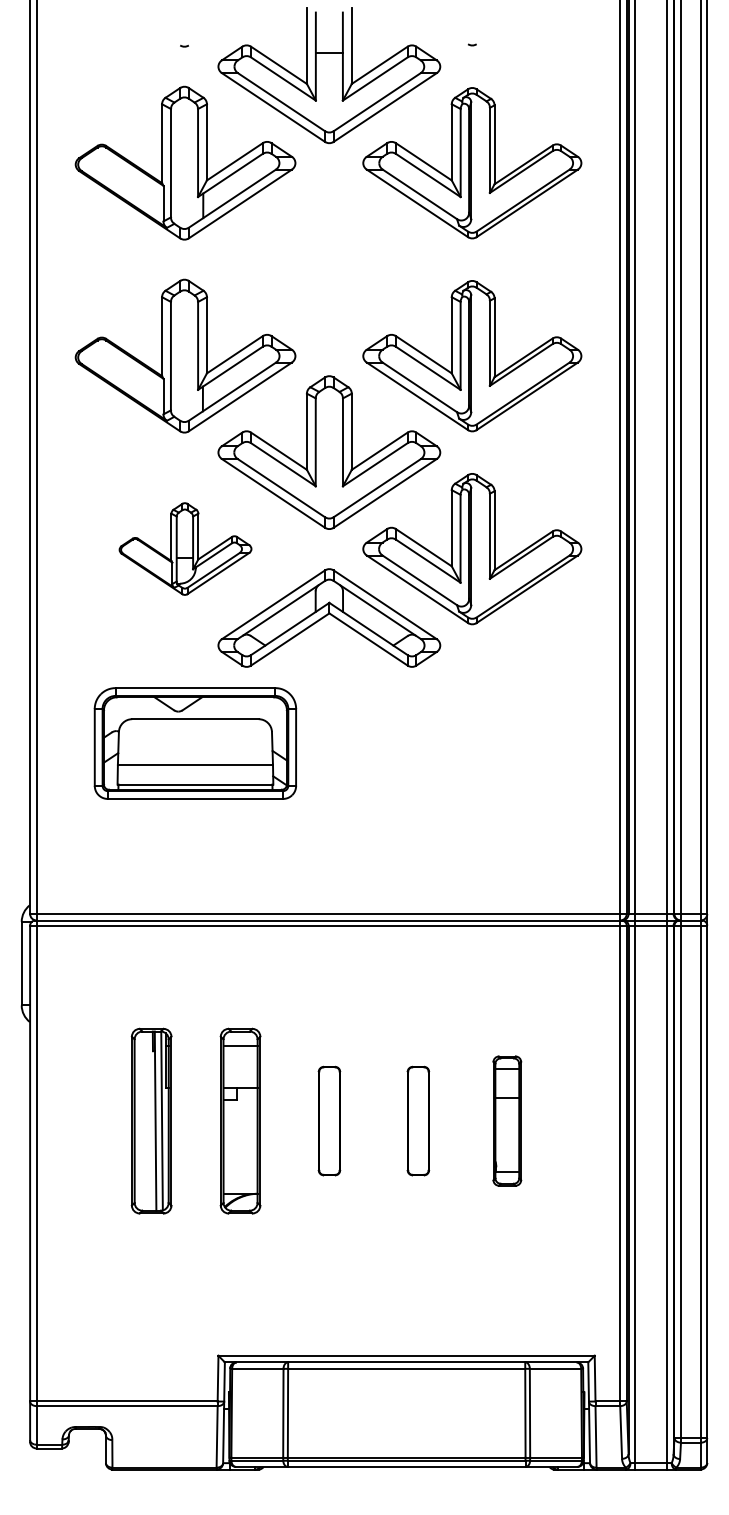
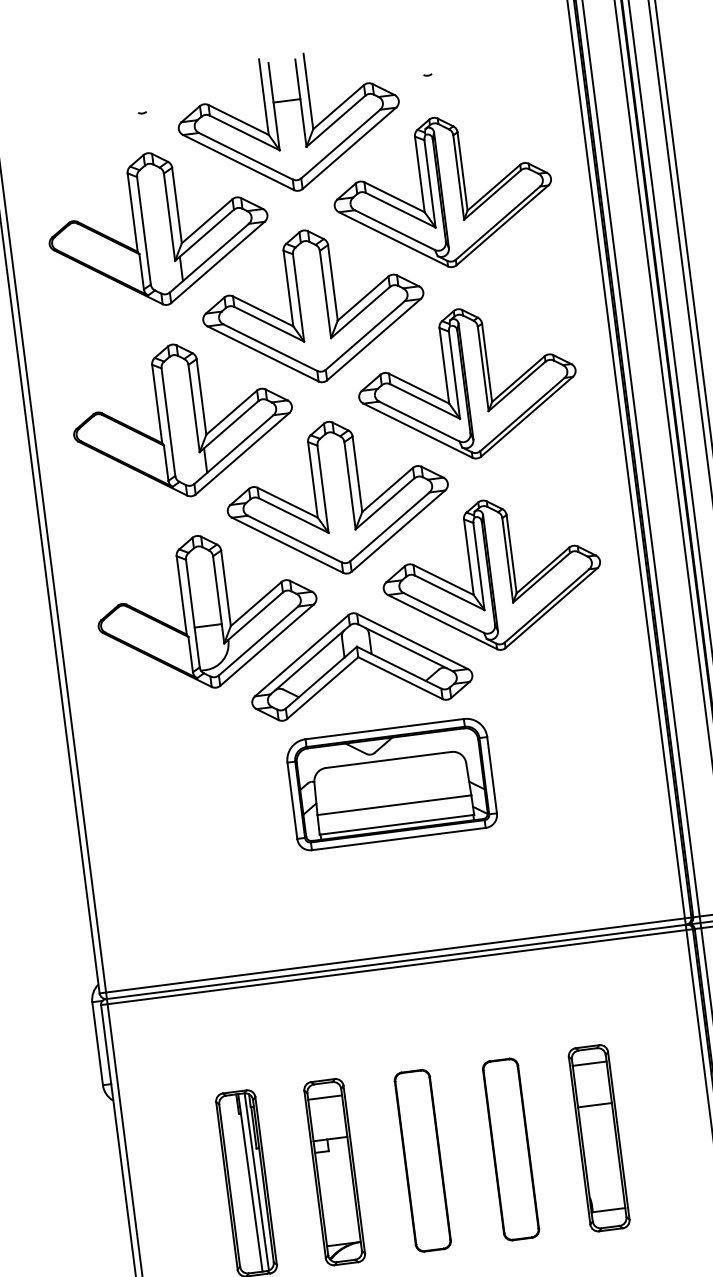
part: (329, 259) -> (313, 306), added
part: (185, 548) -> (207, 611), size x1.67
part: (195, 743) -> (391, 784), moved
part: (329, 1120) -> (422, 1160), size x1.67
part: (418, 1120) -> (511, 1148), size x1.67
part: (507, 1120) -> (599, 1137), size x1.43

